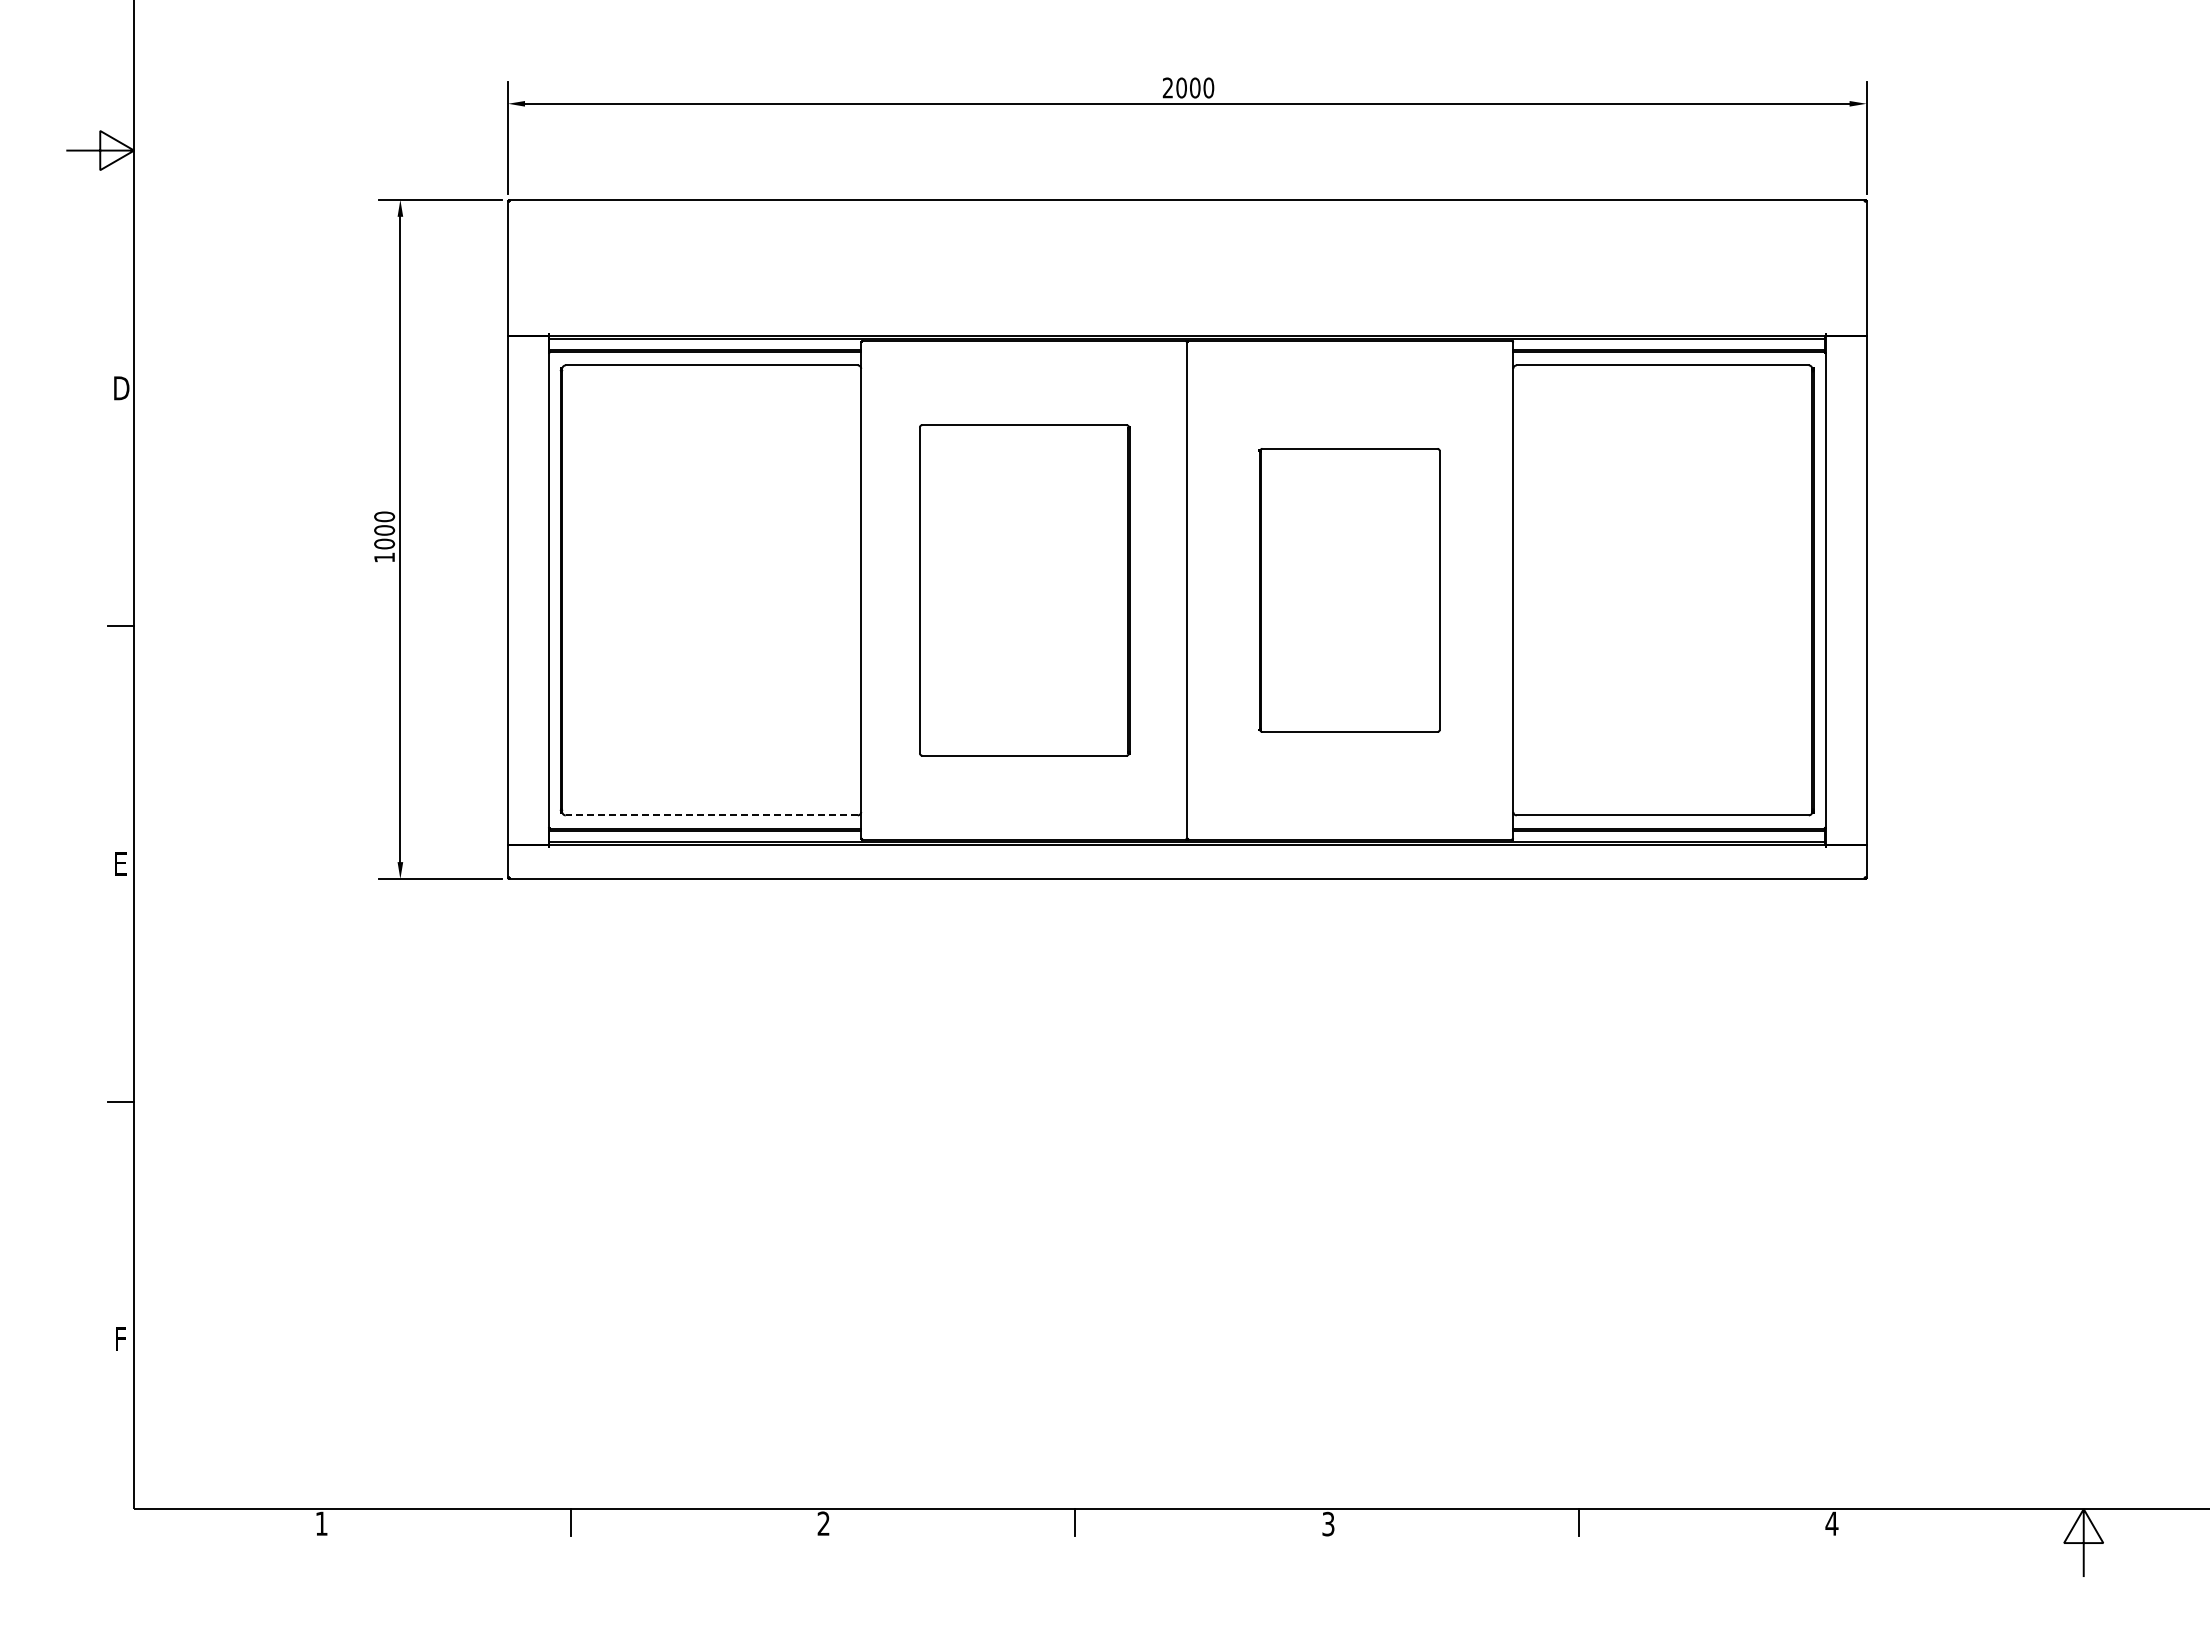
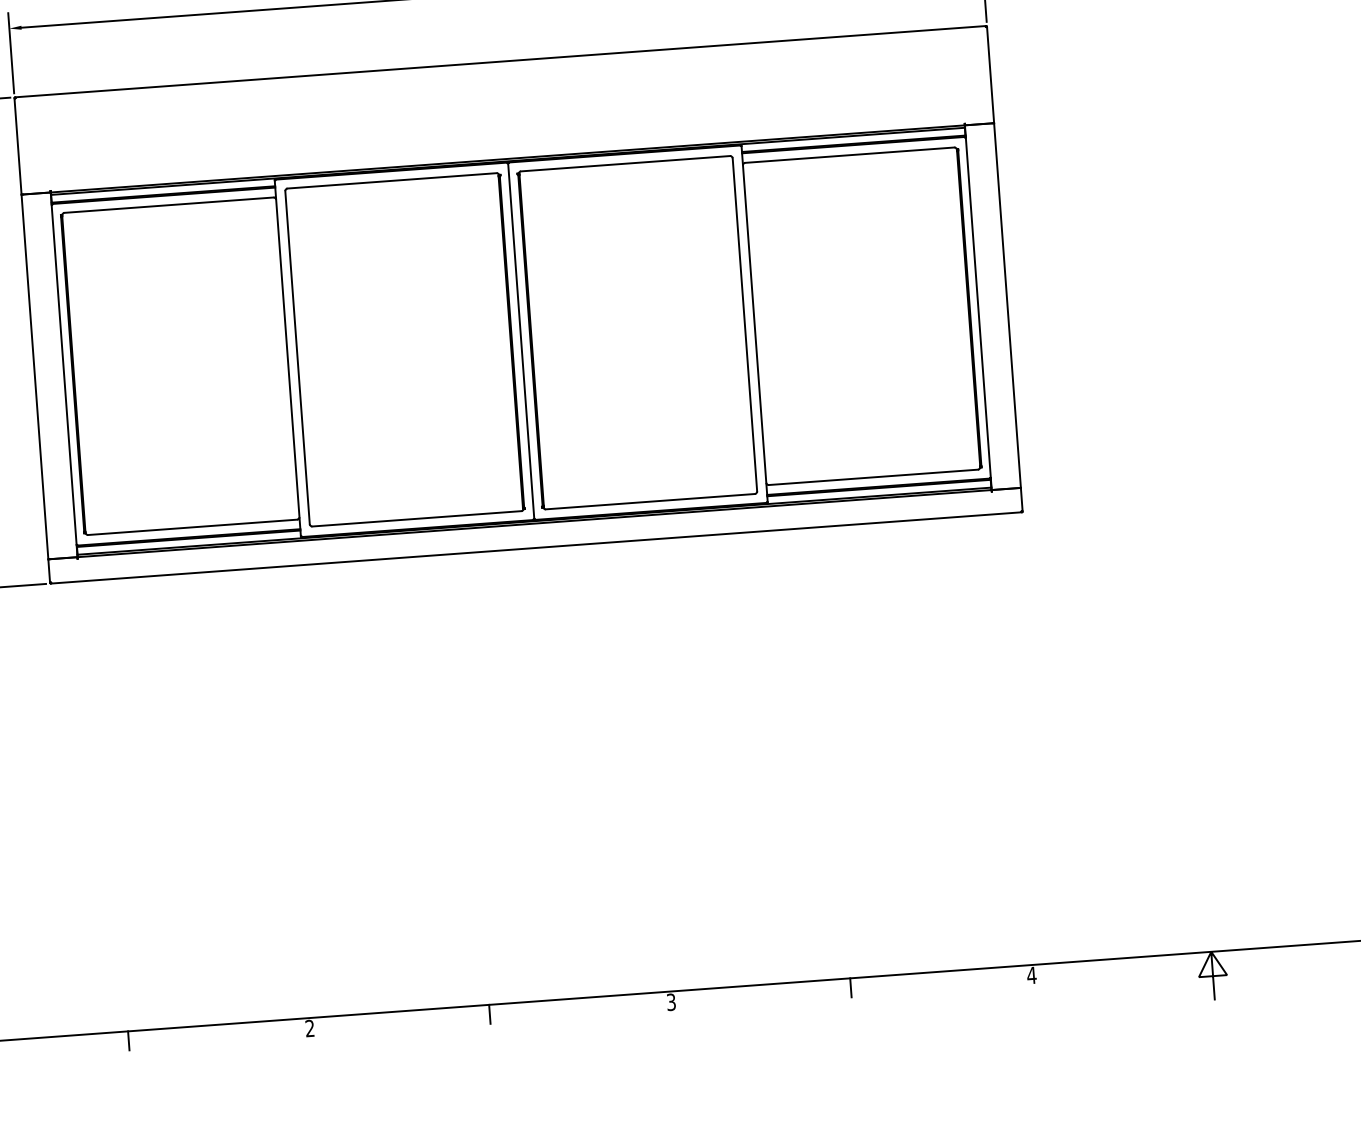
part: (1024, 590) -> (404, 349), size x1.43
part: (1349, 590) -> (637, 332), size x1.67
line: (711, 815) -> (192, 527), dashed -> solid

